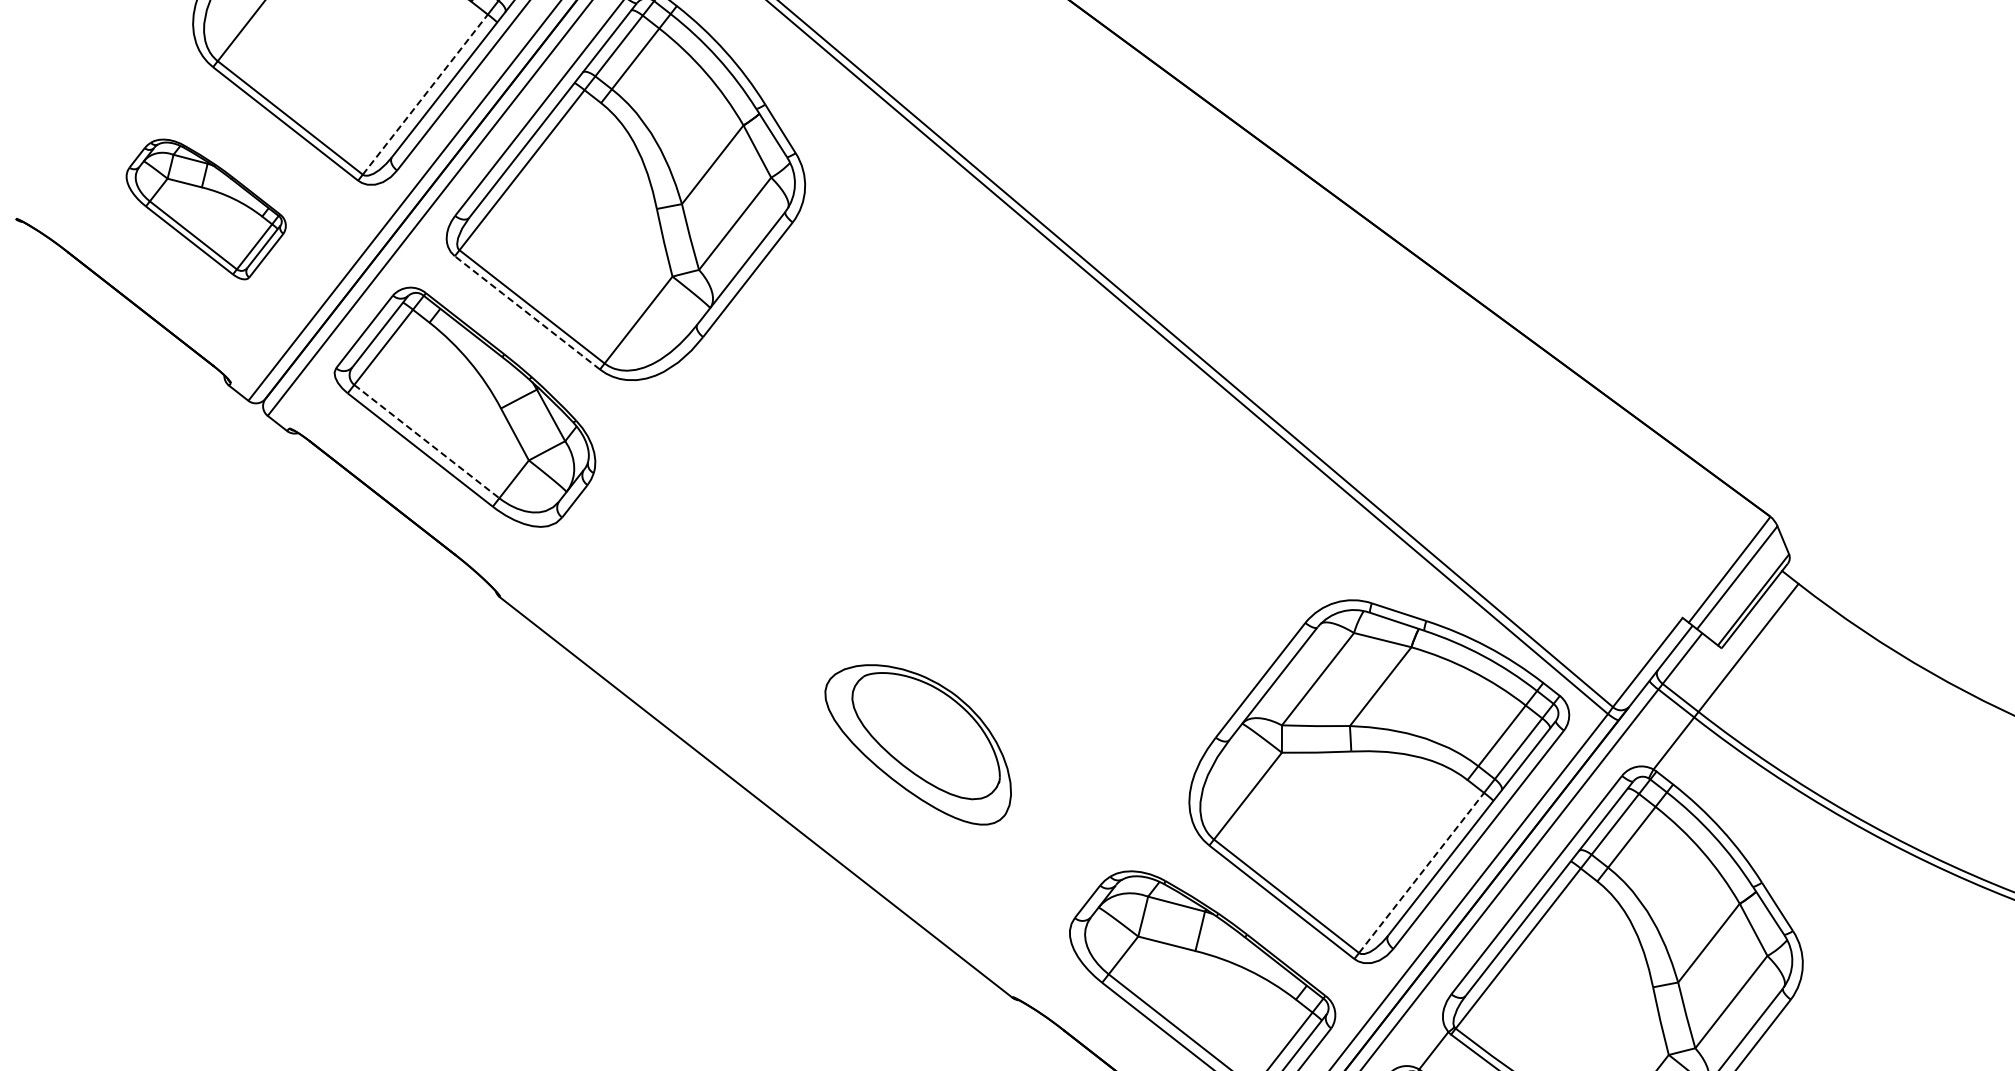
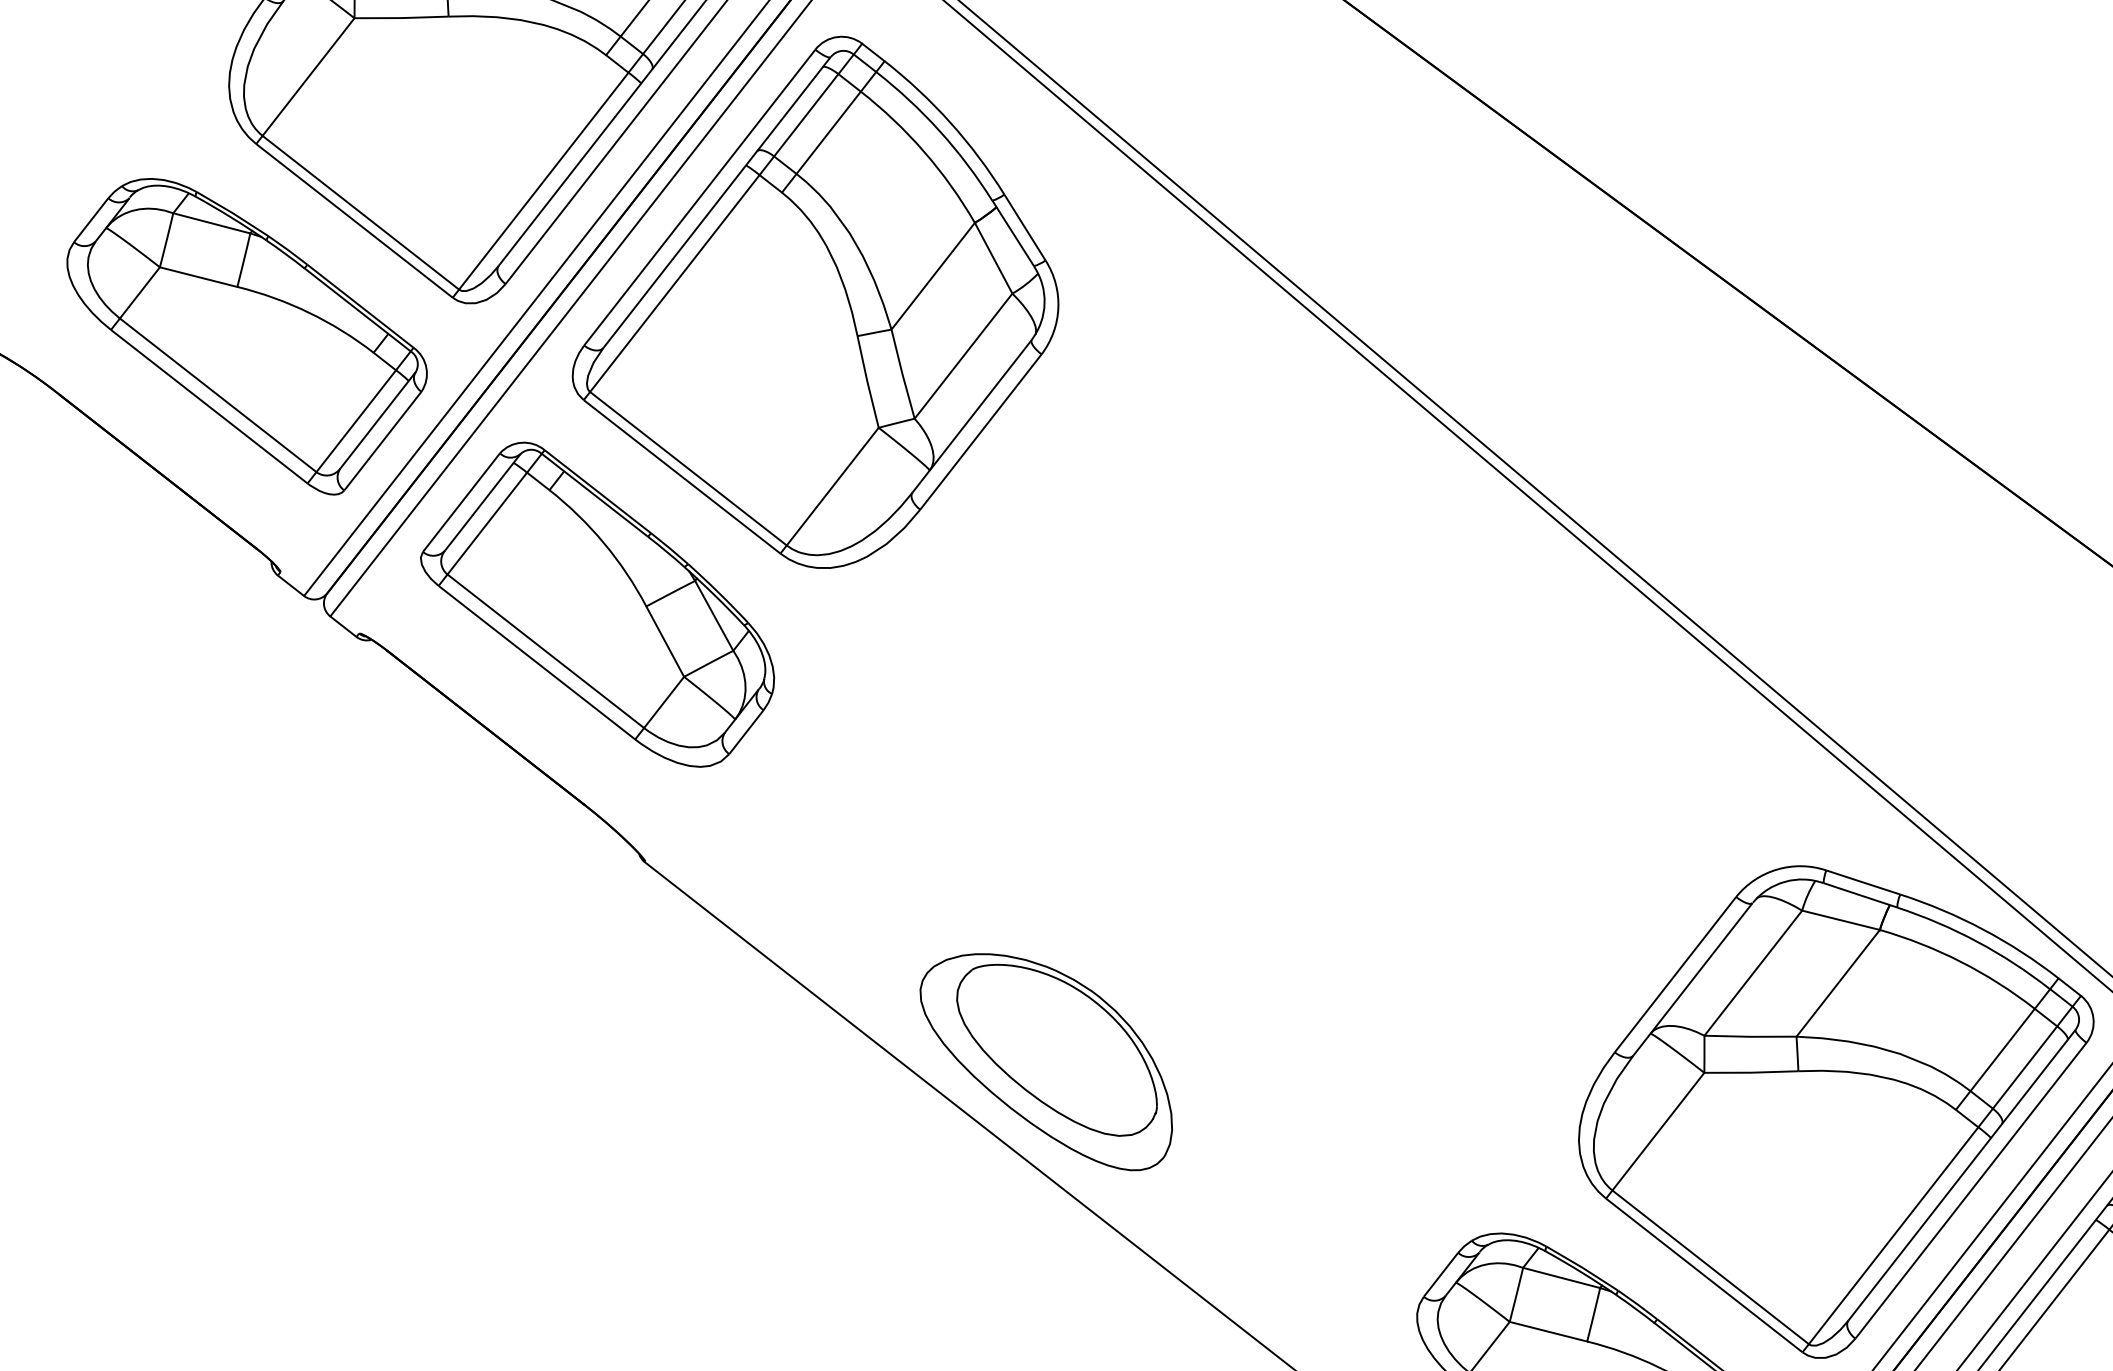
line: (425, 94) -> (544, 181), dashed -> solid
part: (205, 209) -> (245, 336), size x1.67
line: (527, 312) -> (682, 476), dashed -> solid
line: (427, 441) -> (546, 651), dashed -> solid
part: (917, 744) -> (1045, 1061), moved
line: (1421, 872) -> (1893, 1235), dashed -> solid

